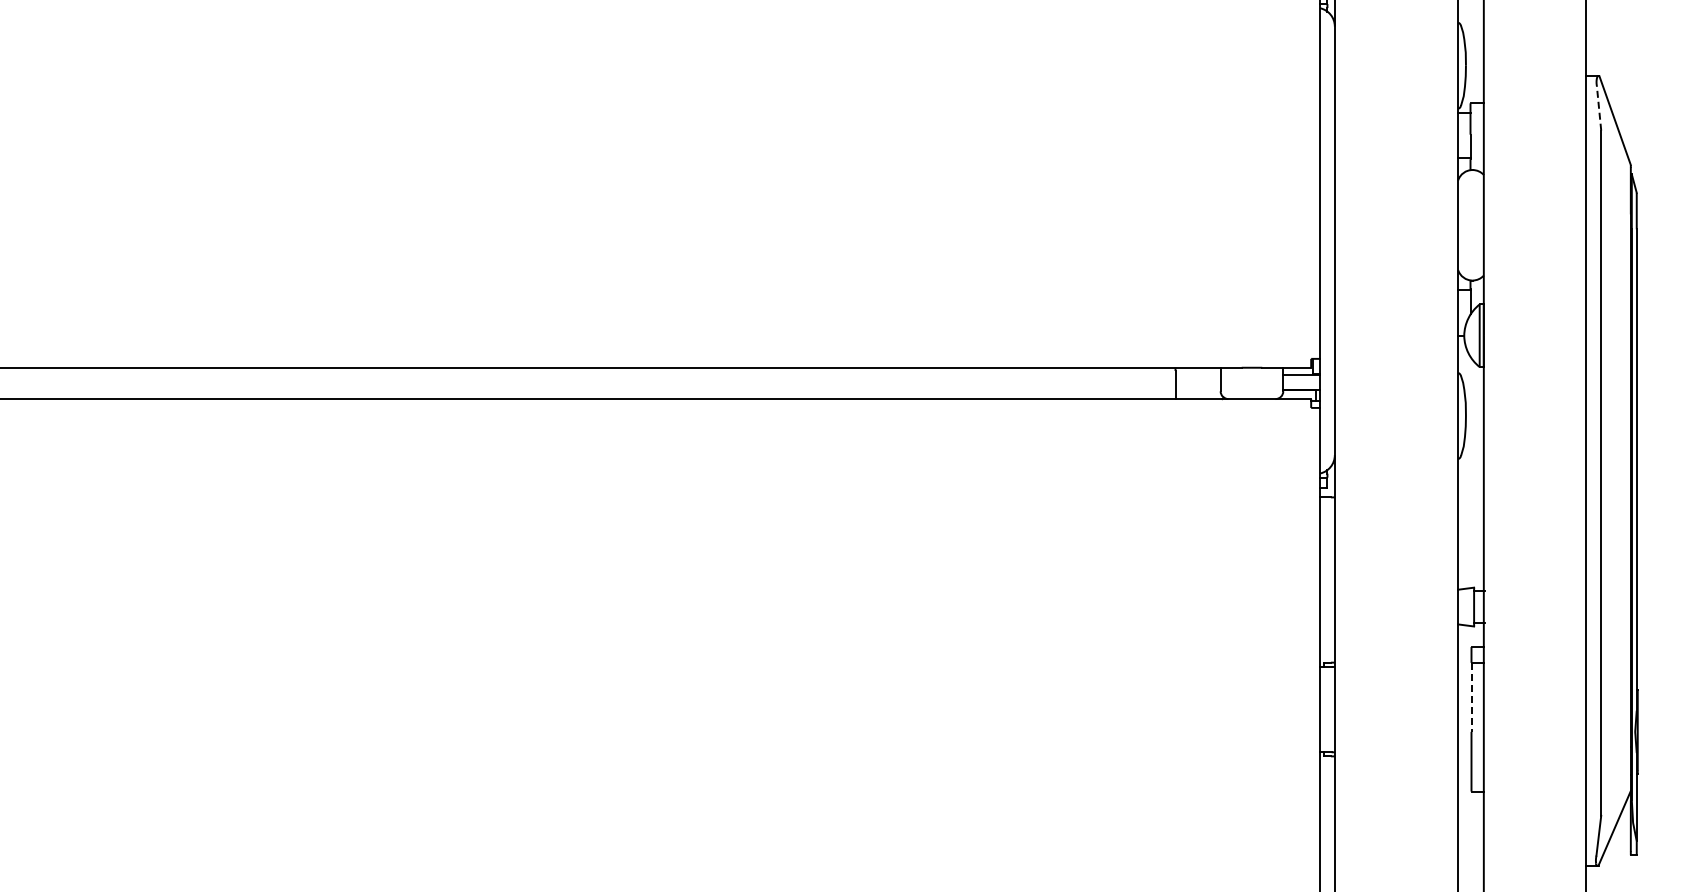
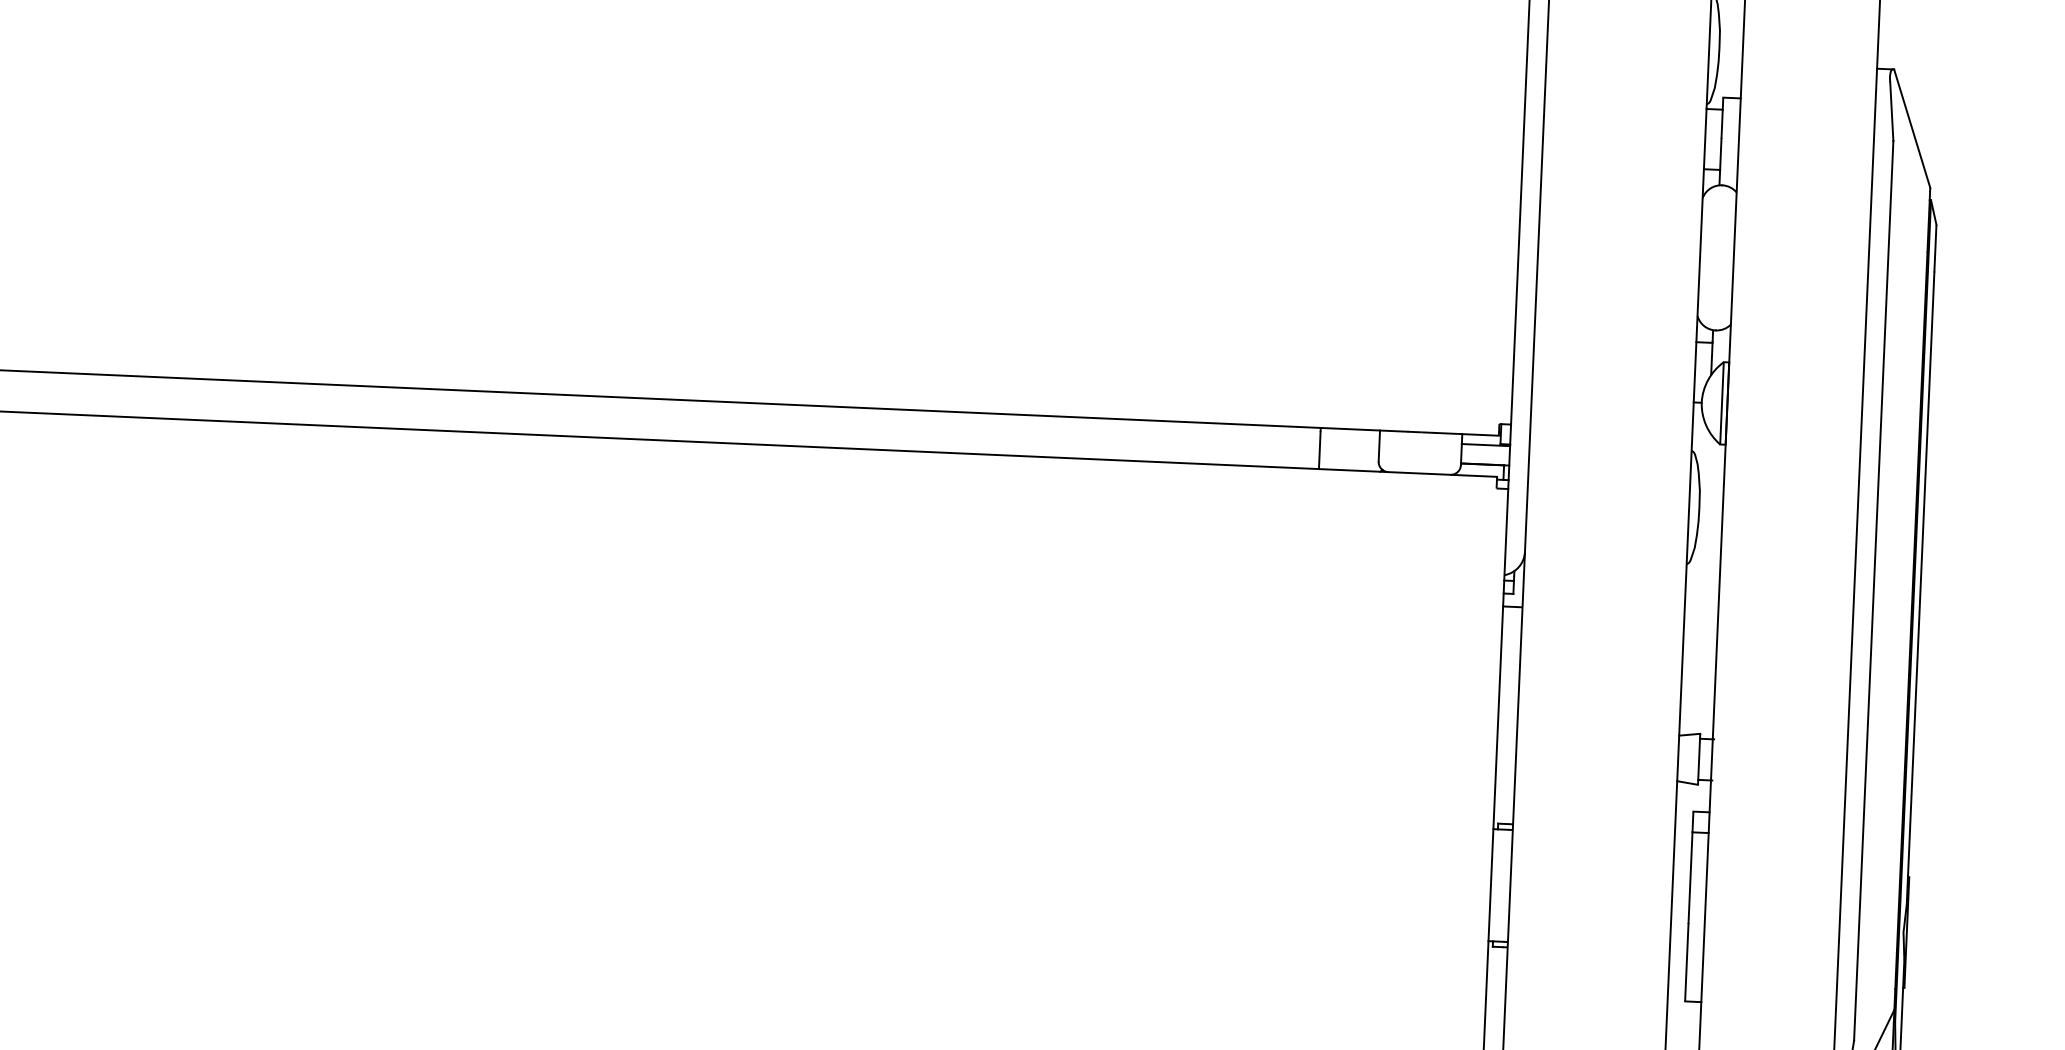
line: (1599, 107) -> (1892, 110), dashed -> solid
line: (1471, 697) -> (1690, 877), dashed -> solid

